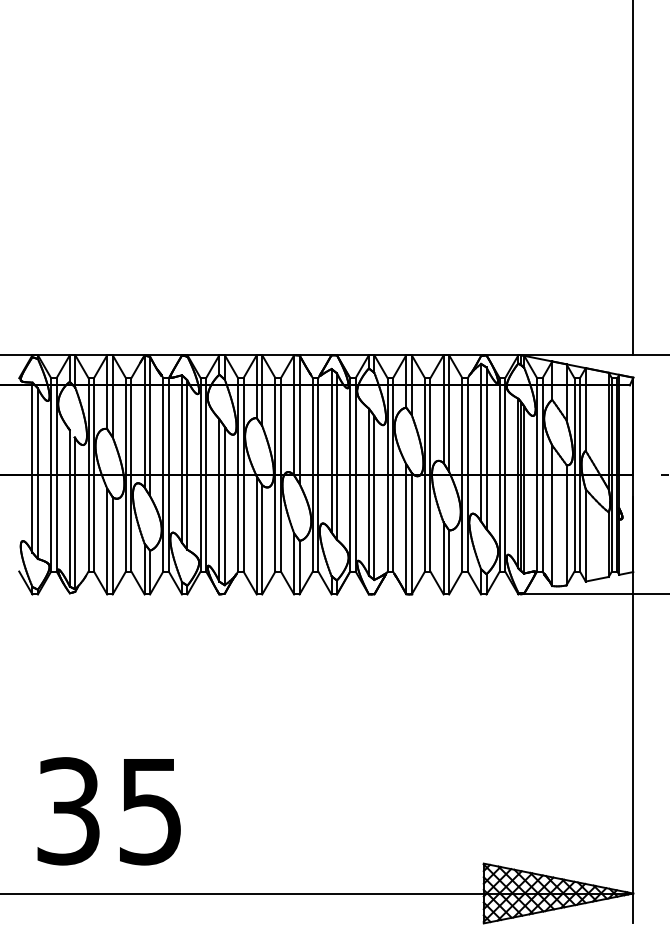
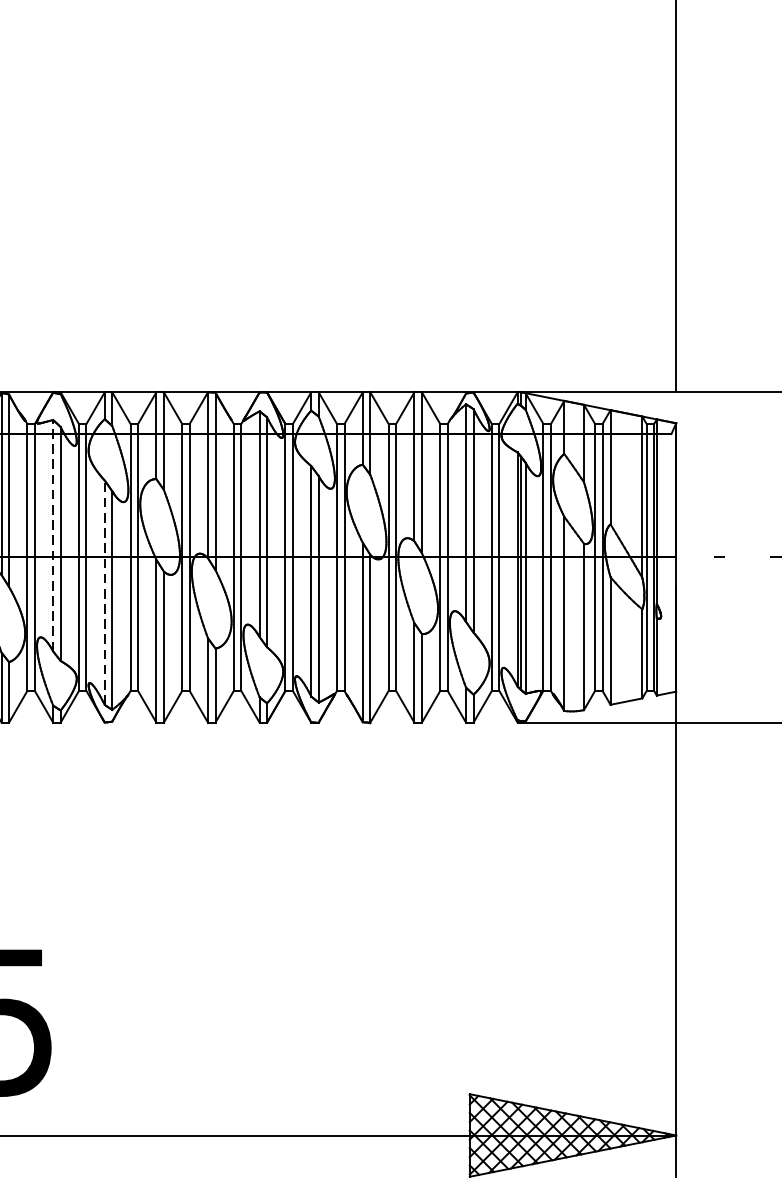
line: (182, 459) -> (53, 536), solid -> dashed
line: (219, 499) -> (104, 591), solid -> dashed

